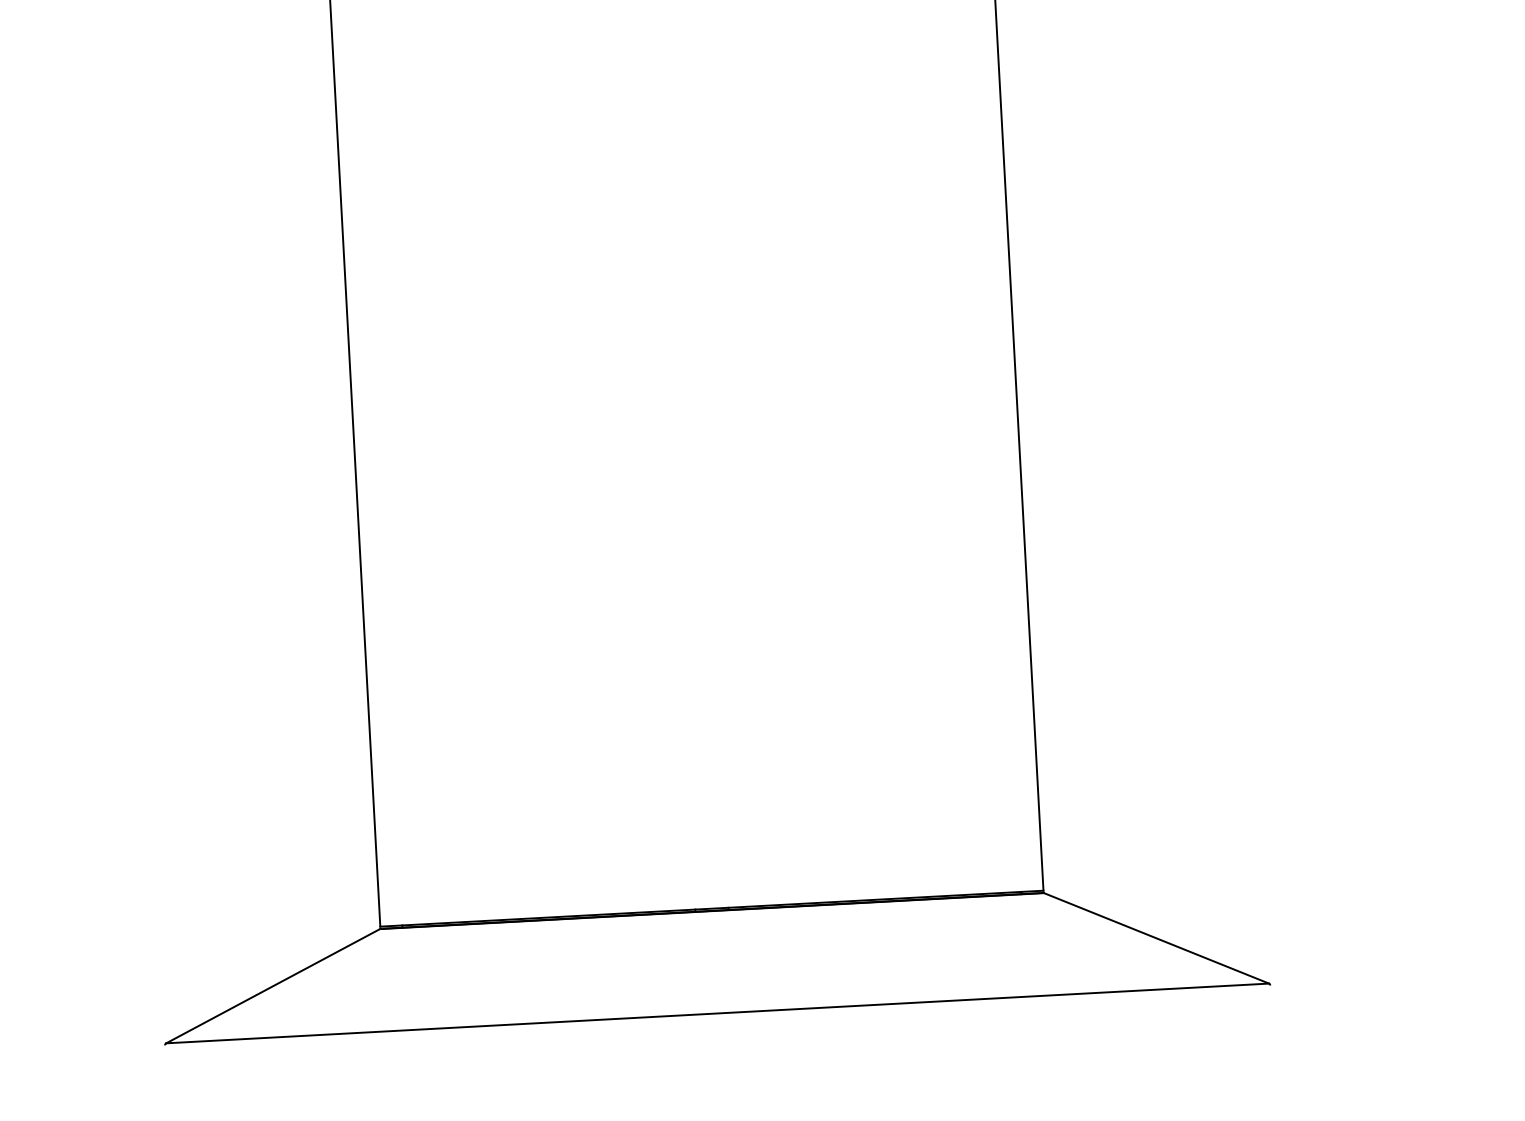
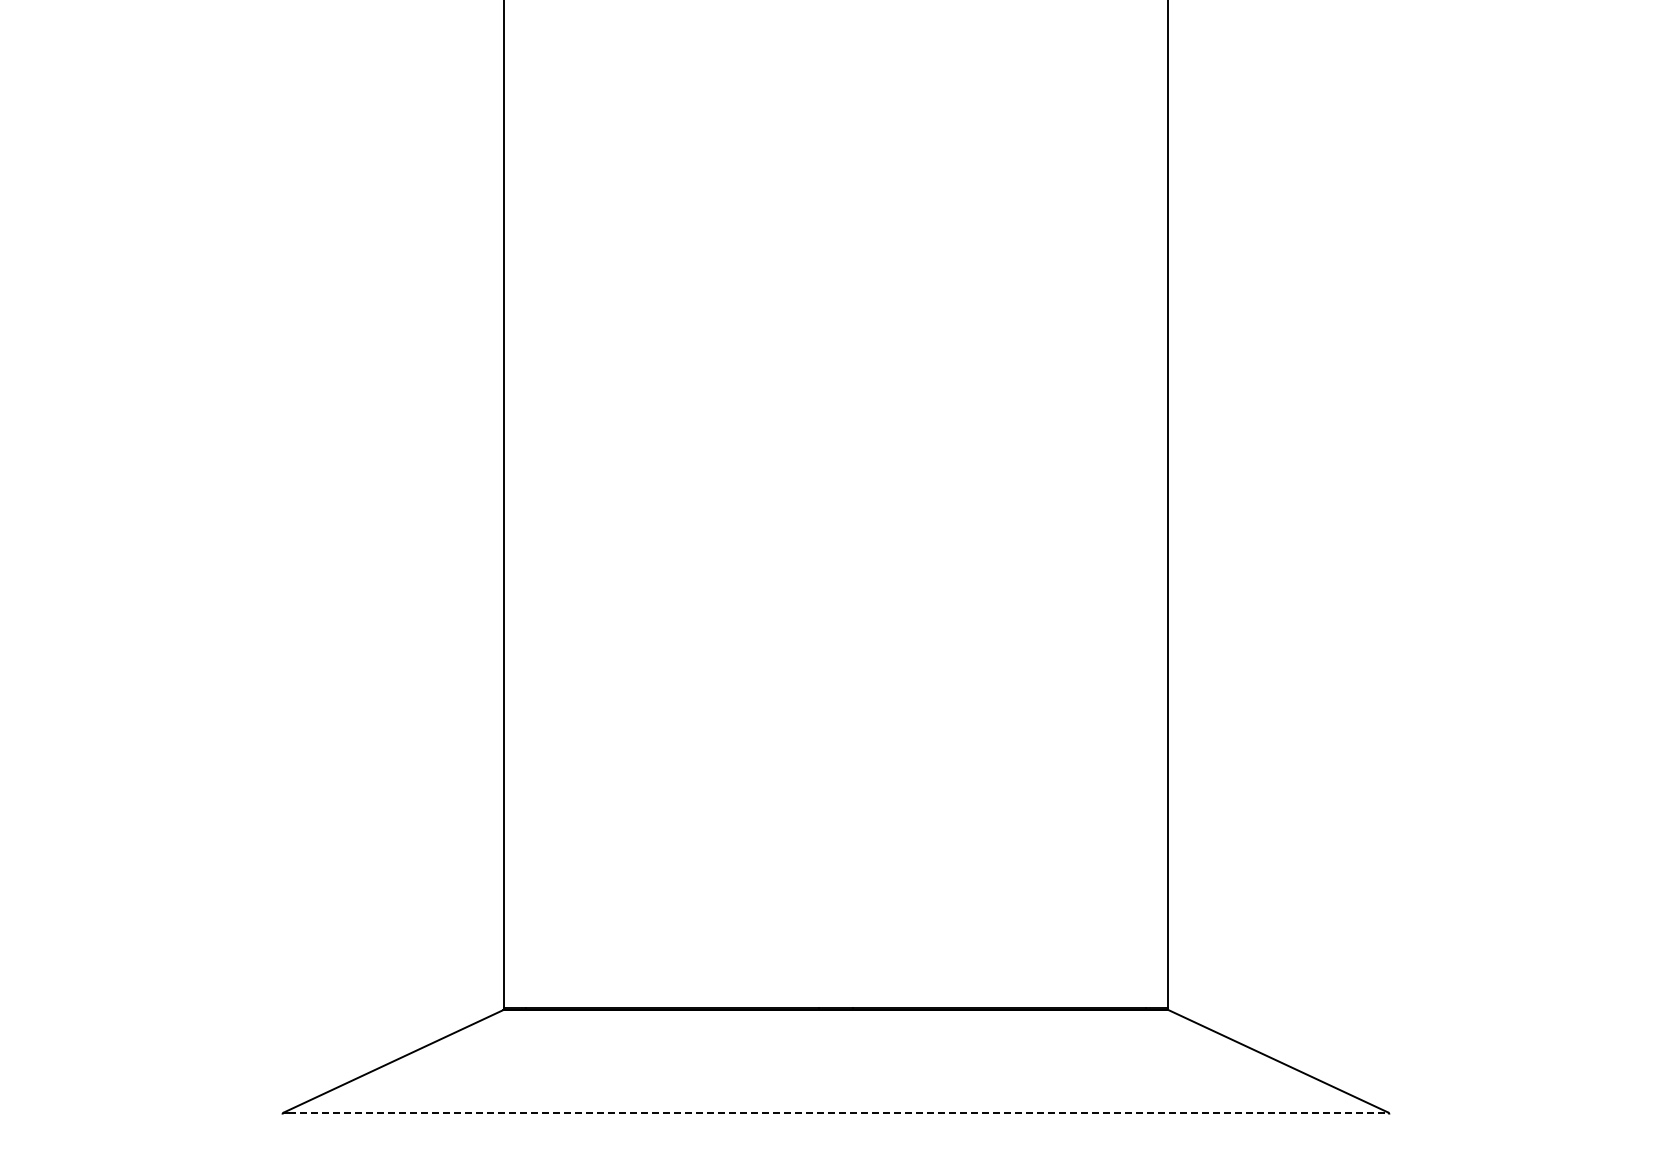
line: (720, 1013) -> (838, 1112), solid -> dashed

